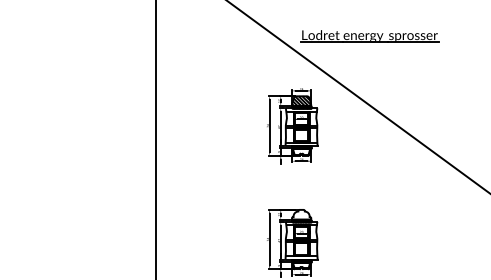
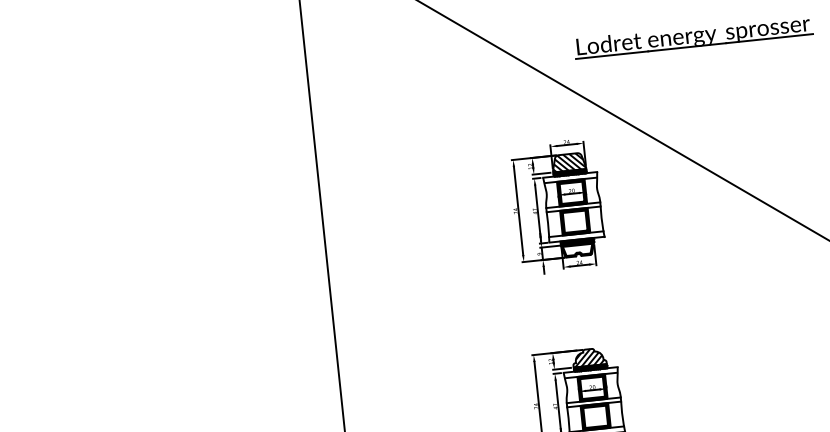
part: (369, 36) -> (692, 37), moved
hatch: (301, 214) -> (589, 357), added

